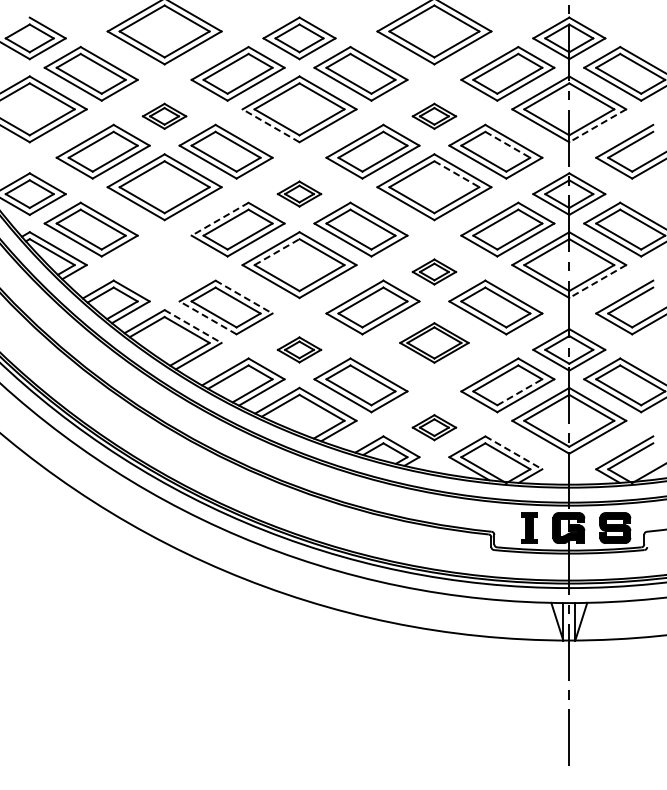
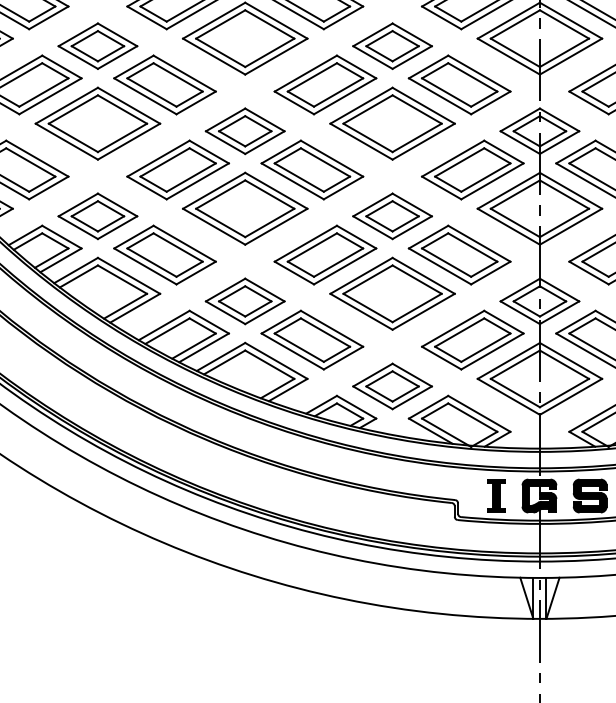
part: (164, 116) -> (97, 46), size x1.67
part: (434, 116) -> (392, 46), size x1.67
line: (271, 125) -> (214, 56), dashed -> solid
line: (597, 125) -> (570, 56), dashed -> solid
line: (507, 144) -> (472, 77), dashed -> solid
line: (456, 174) -> (416, 109), dashed -> solid
part: (299, 193) -> (245, 130), size x1.67
line: (220, 219) -> (158, 158), dashed -> solid
line: (277, 252) -> (221, 195), dashed -> solid
part: (164, 271) -> (97, 215), added
part: (434, 271) -> (392, 215), size x1.67
line: (597, 281) -> (570, 226), dashed -> solid
line: (244, 297) -> (185, 244), dashed -> solid
line: (208, 317) -> (145, 266), dashed -> solid
line: (193, 326) -> (129, 275), dashed -> solid
part: (434, 342) -> (392, 293), size x1.67
part: (299, 349) -> (245, 300), size x1.67
line: (519, 392) -> (485, 347), dashed -> solid
part: (434, 427) -> (392, 386), size x1.67
line: (513, 452) -> (478, 413), dashed -> solid

